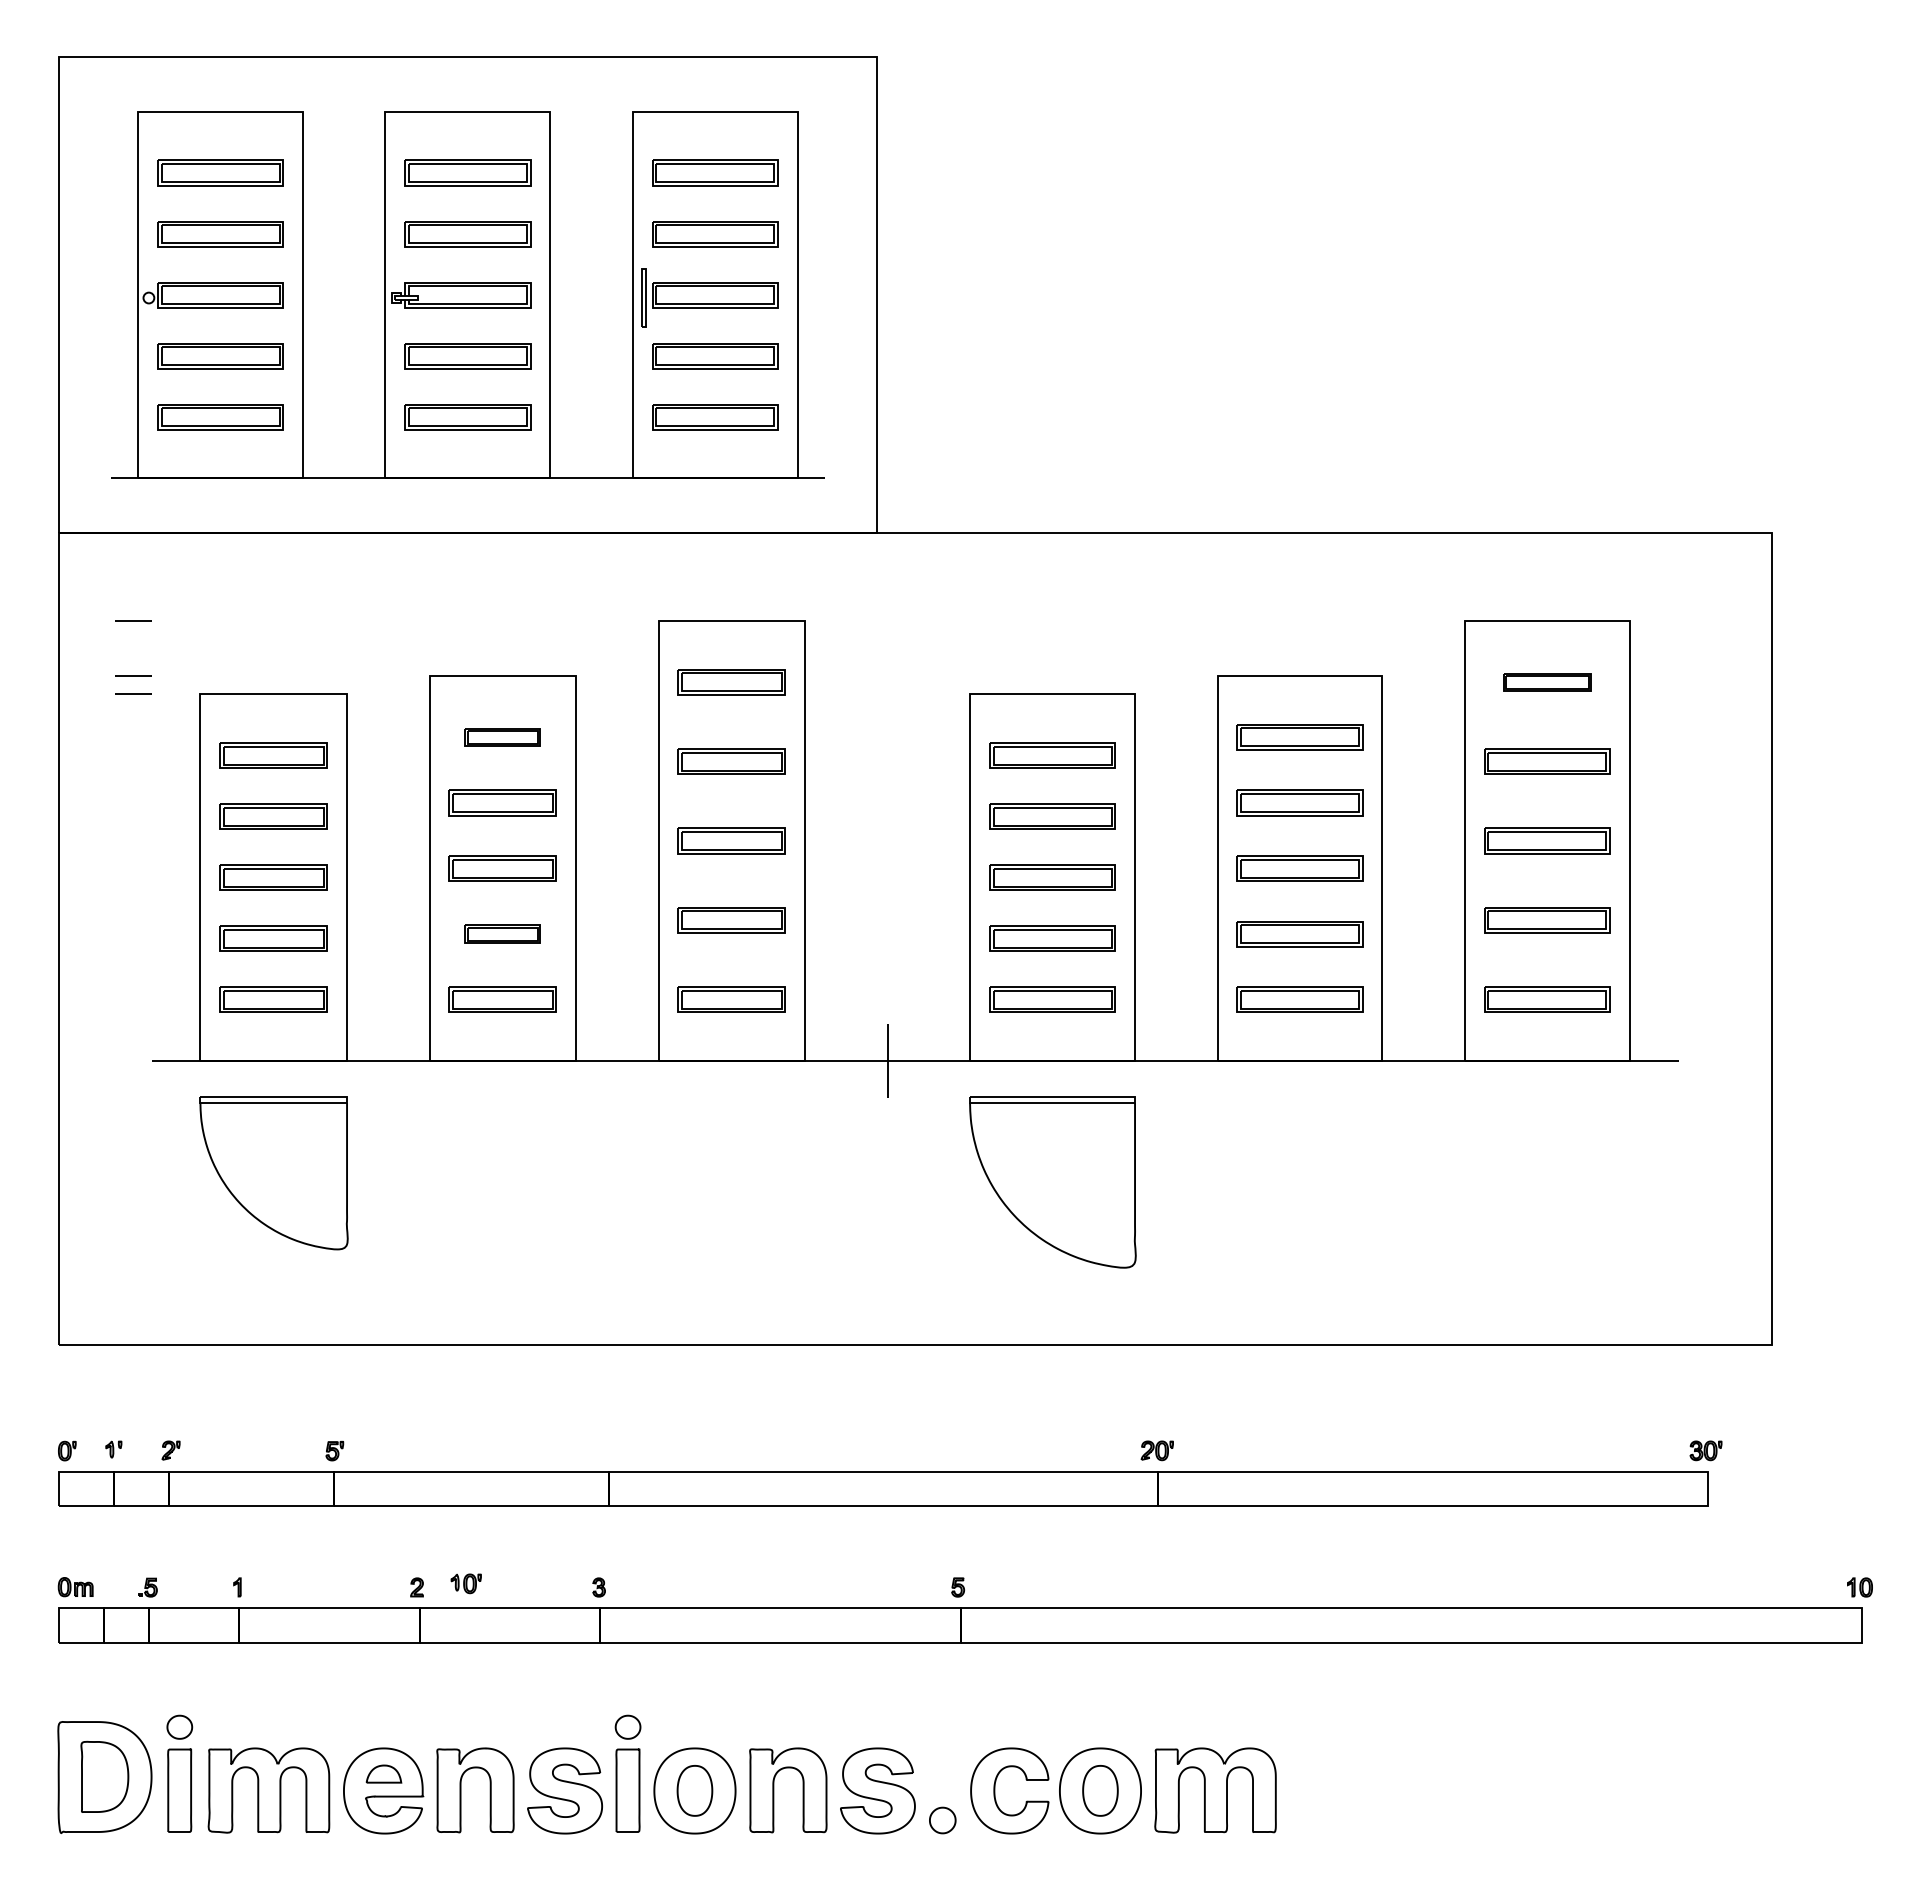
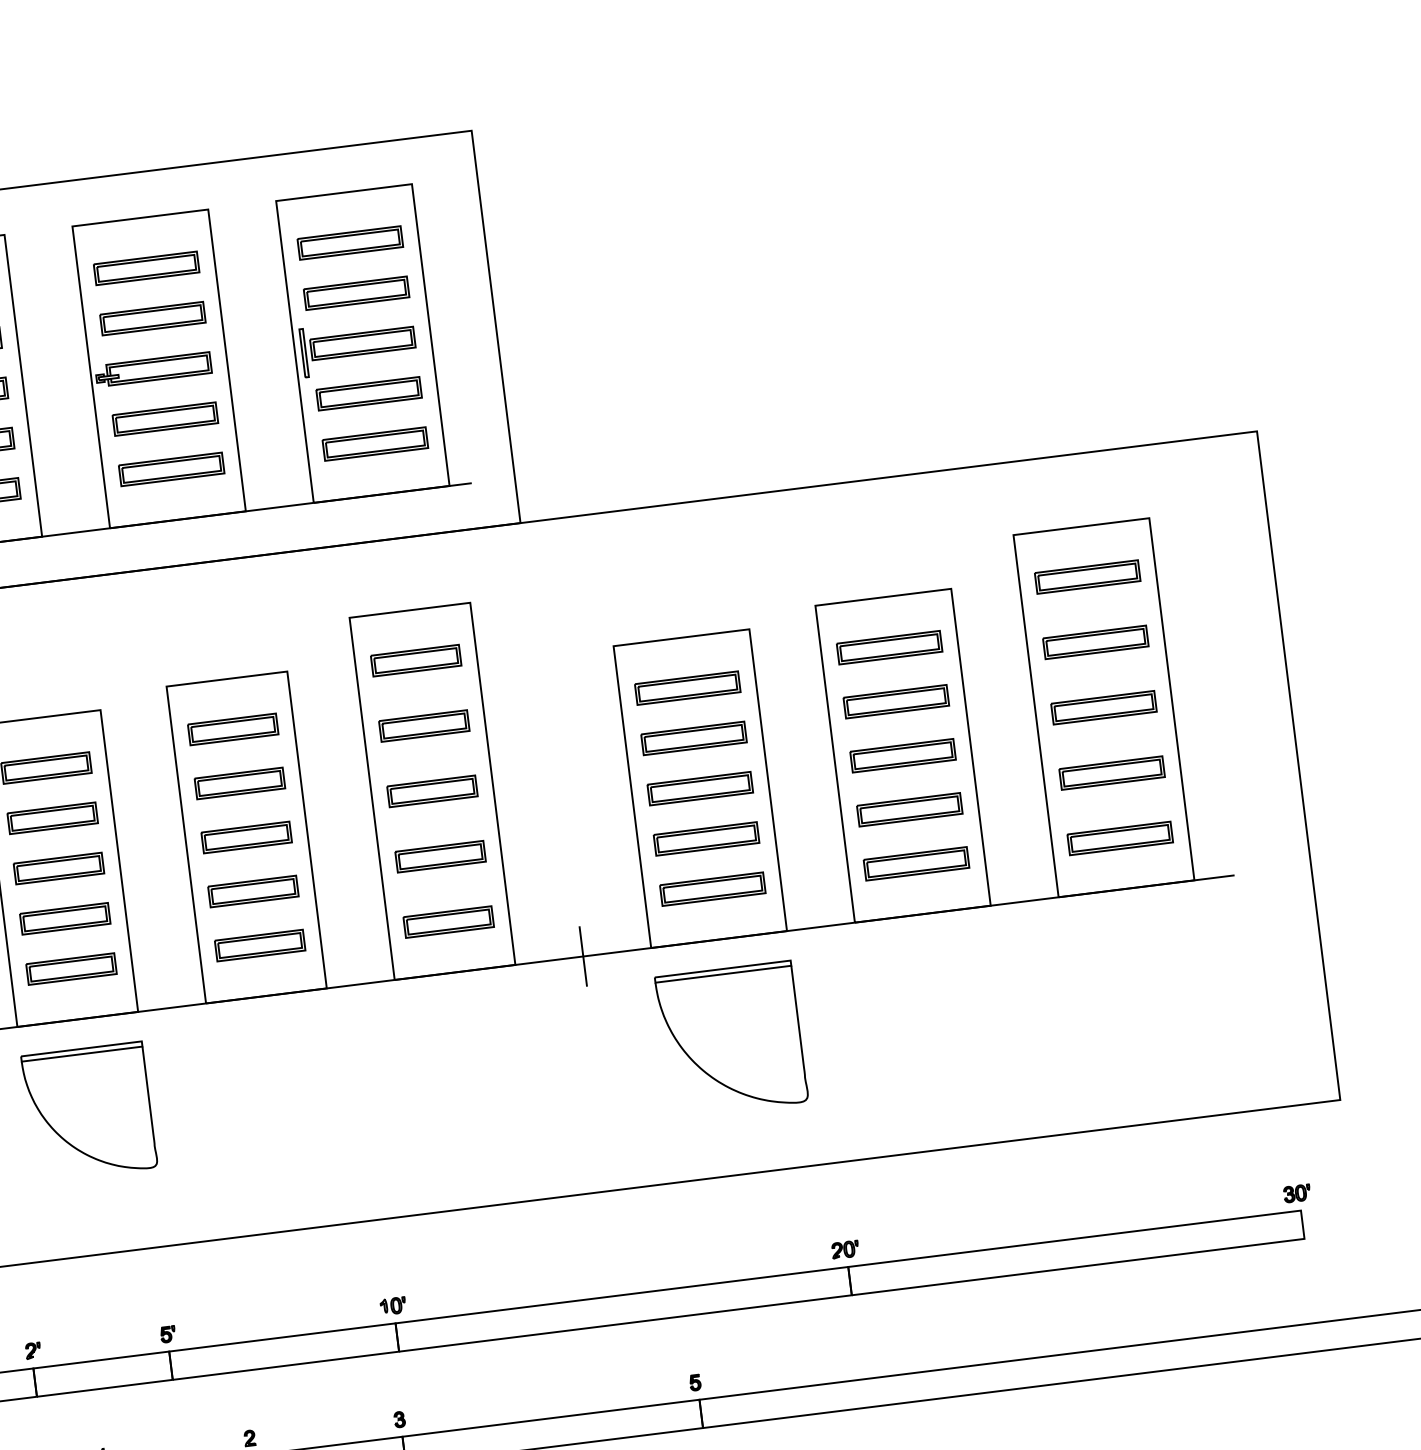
part: (1547, 682) -> (1087, 577), size x1.43
part: (502, 737) -> (232, 729), size x1.43
part: (502, 934) -> (253, 891), size x1.43
part: (465, 1583) -> (392, 1305), moved

